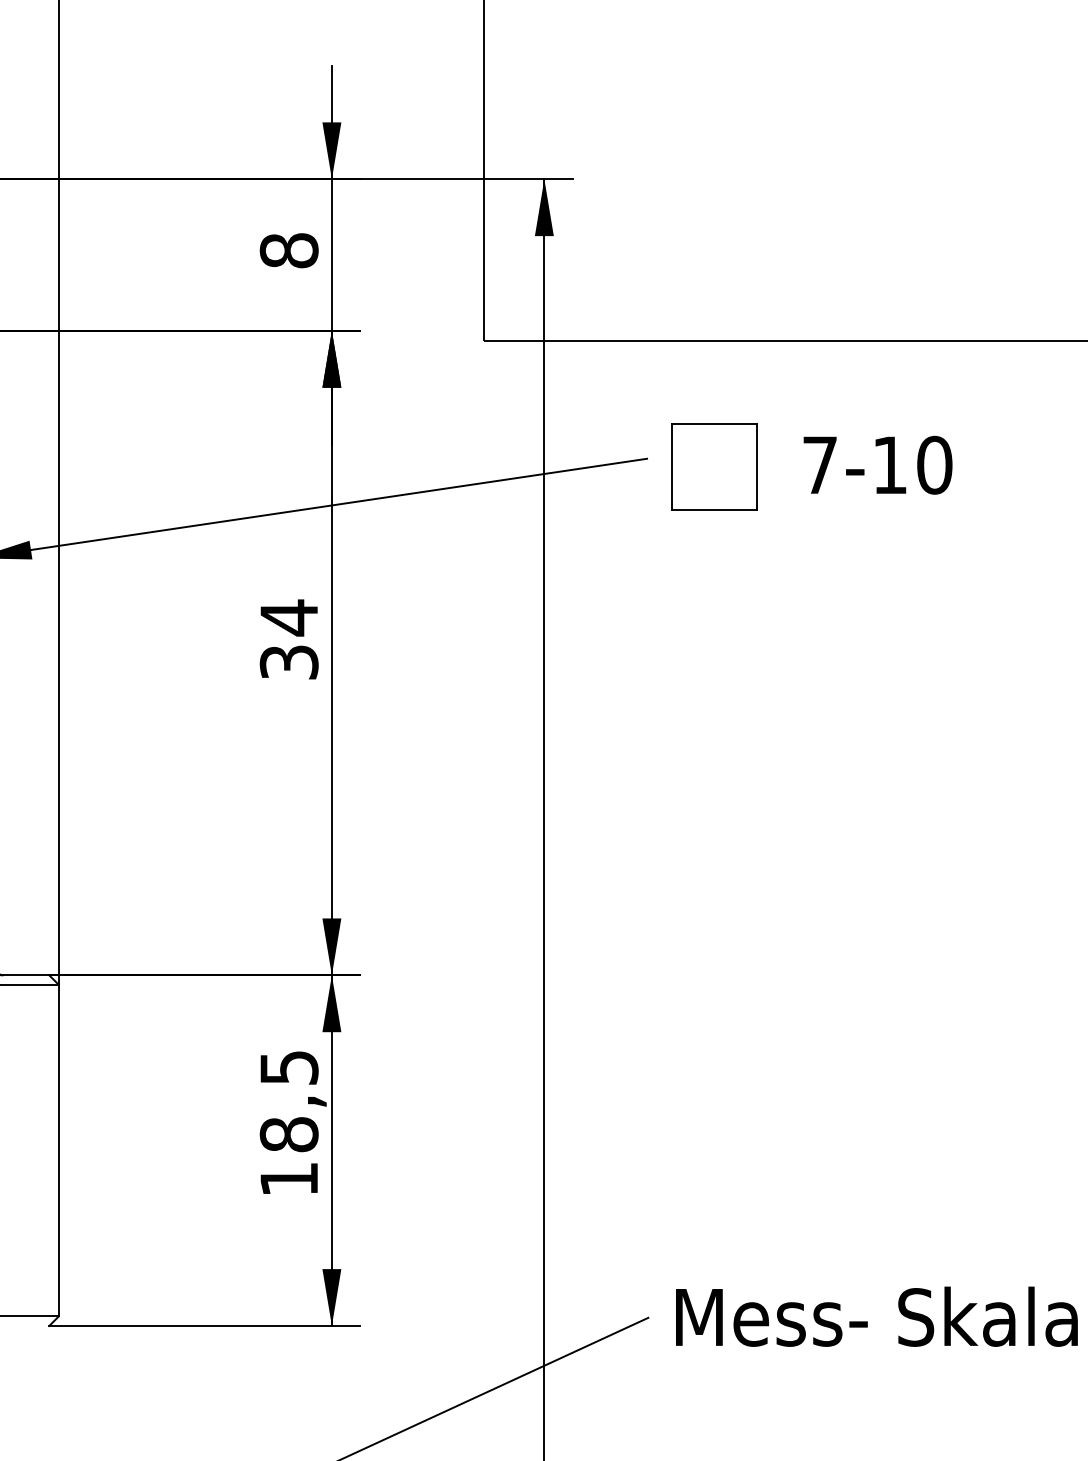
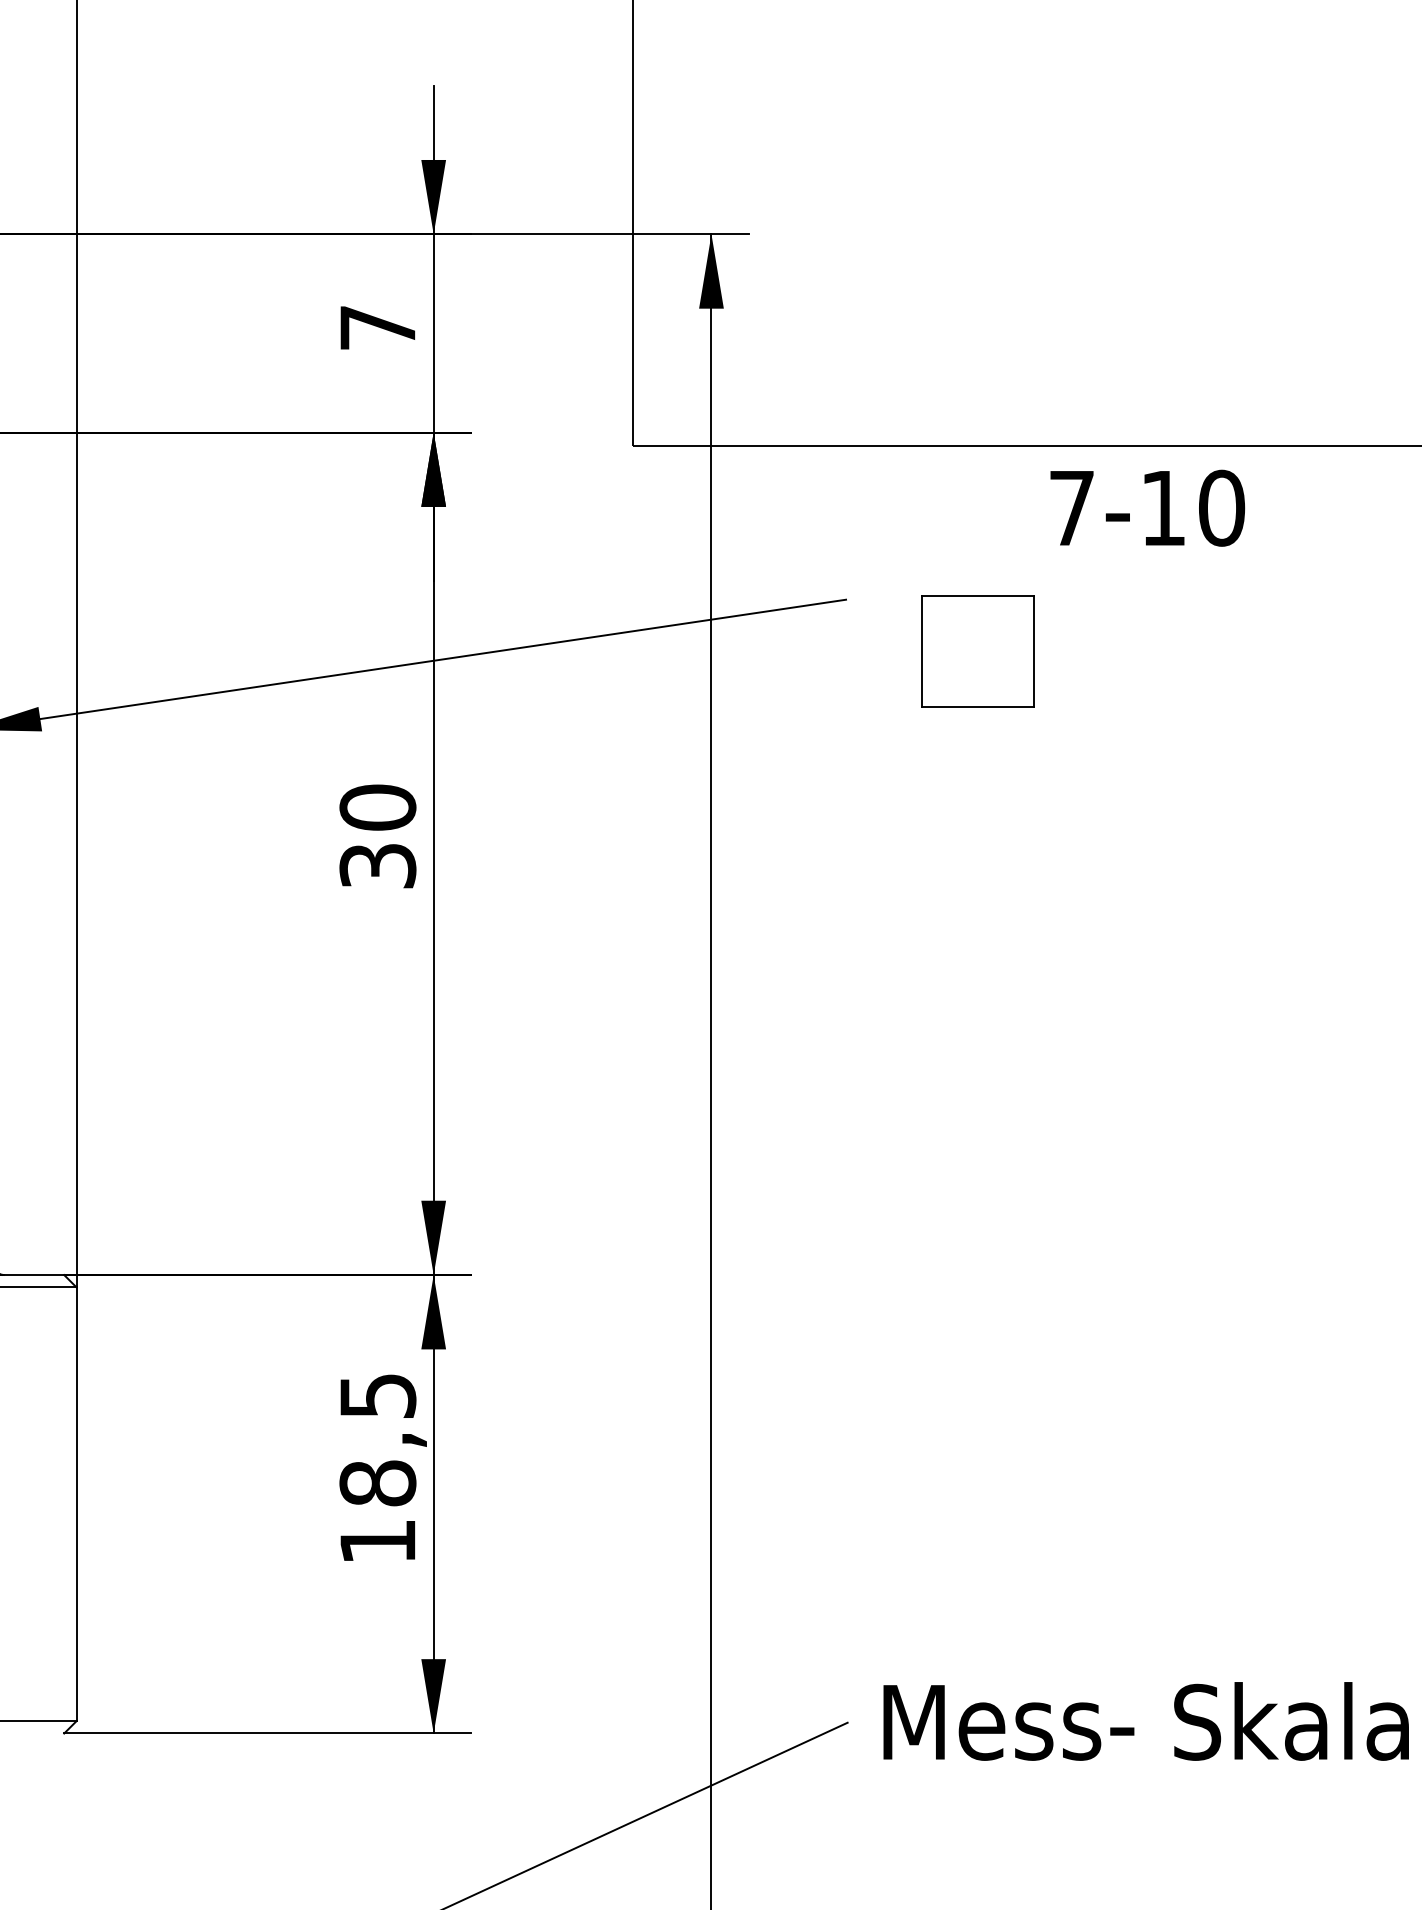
text: (288, 250) -> (377, 327), 8 -> 7
text: (877, 464) -> (1147, 507), moved
part: (714, 466) -> (977, 651), moved
text: (288, 617) -> (377, 807), 34 -> 30

